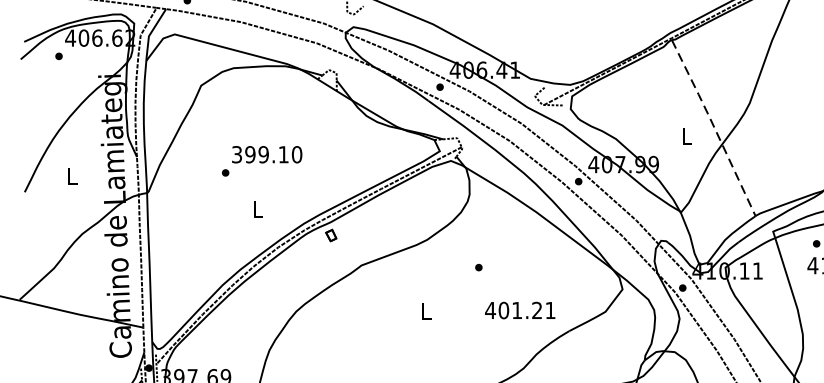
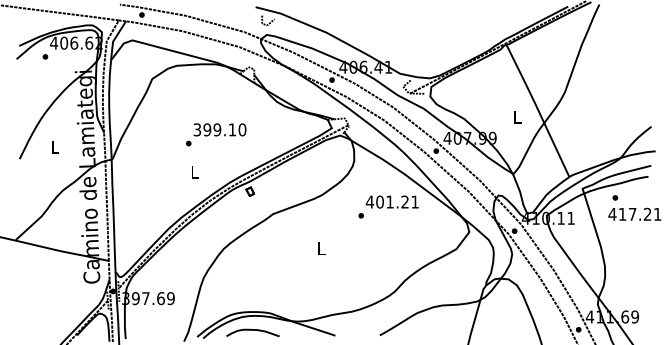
line: (713, 126) -> (537, 109), dashed -> solid
text: (262, 160) -> (216, 134), moved
text: (519, 309) -> (391, 201), moved

